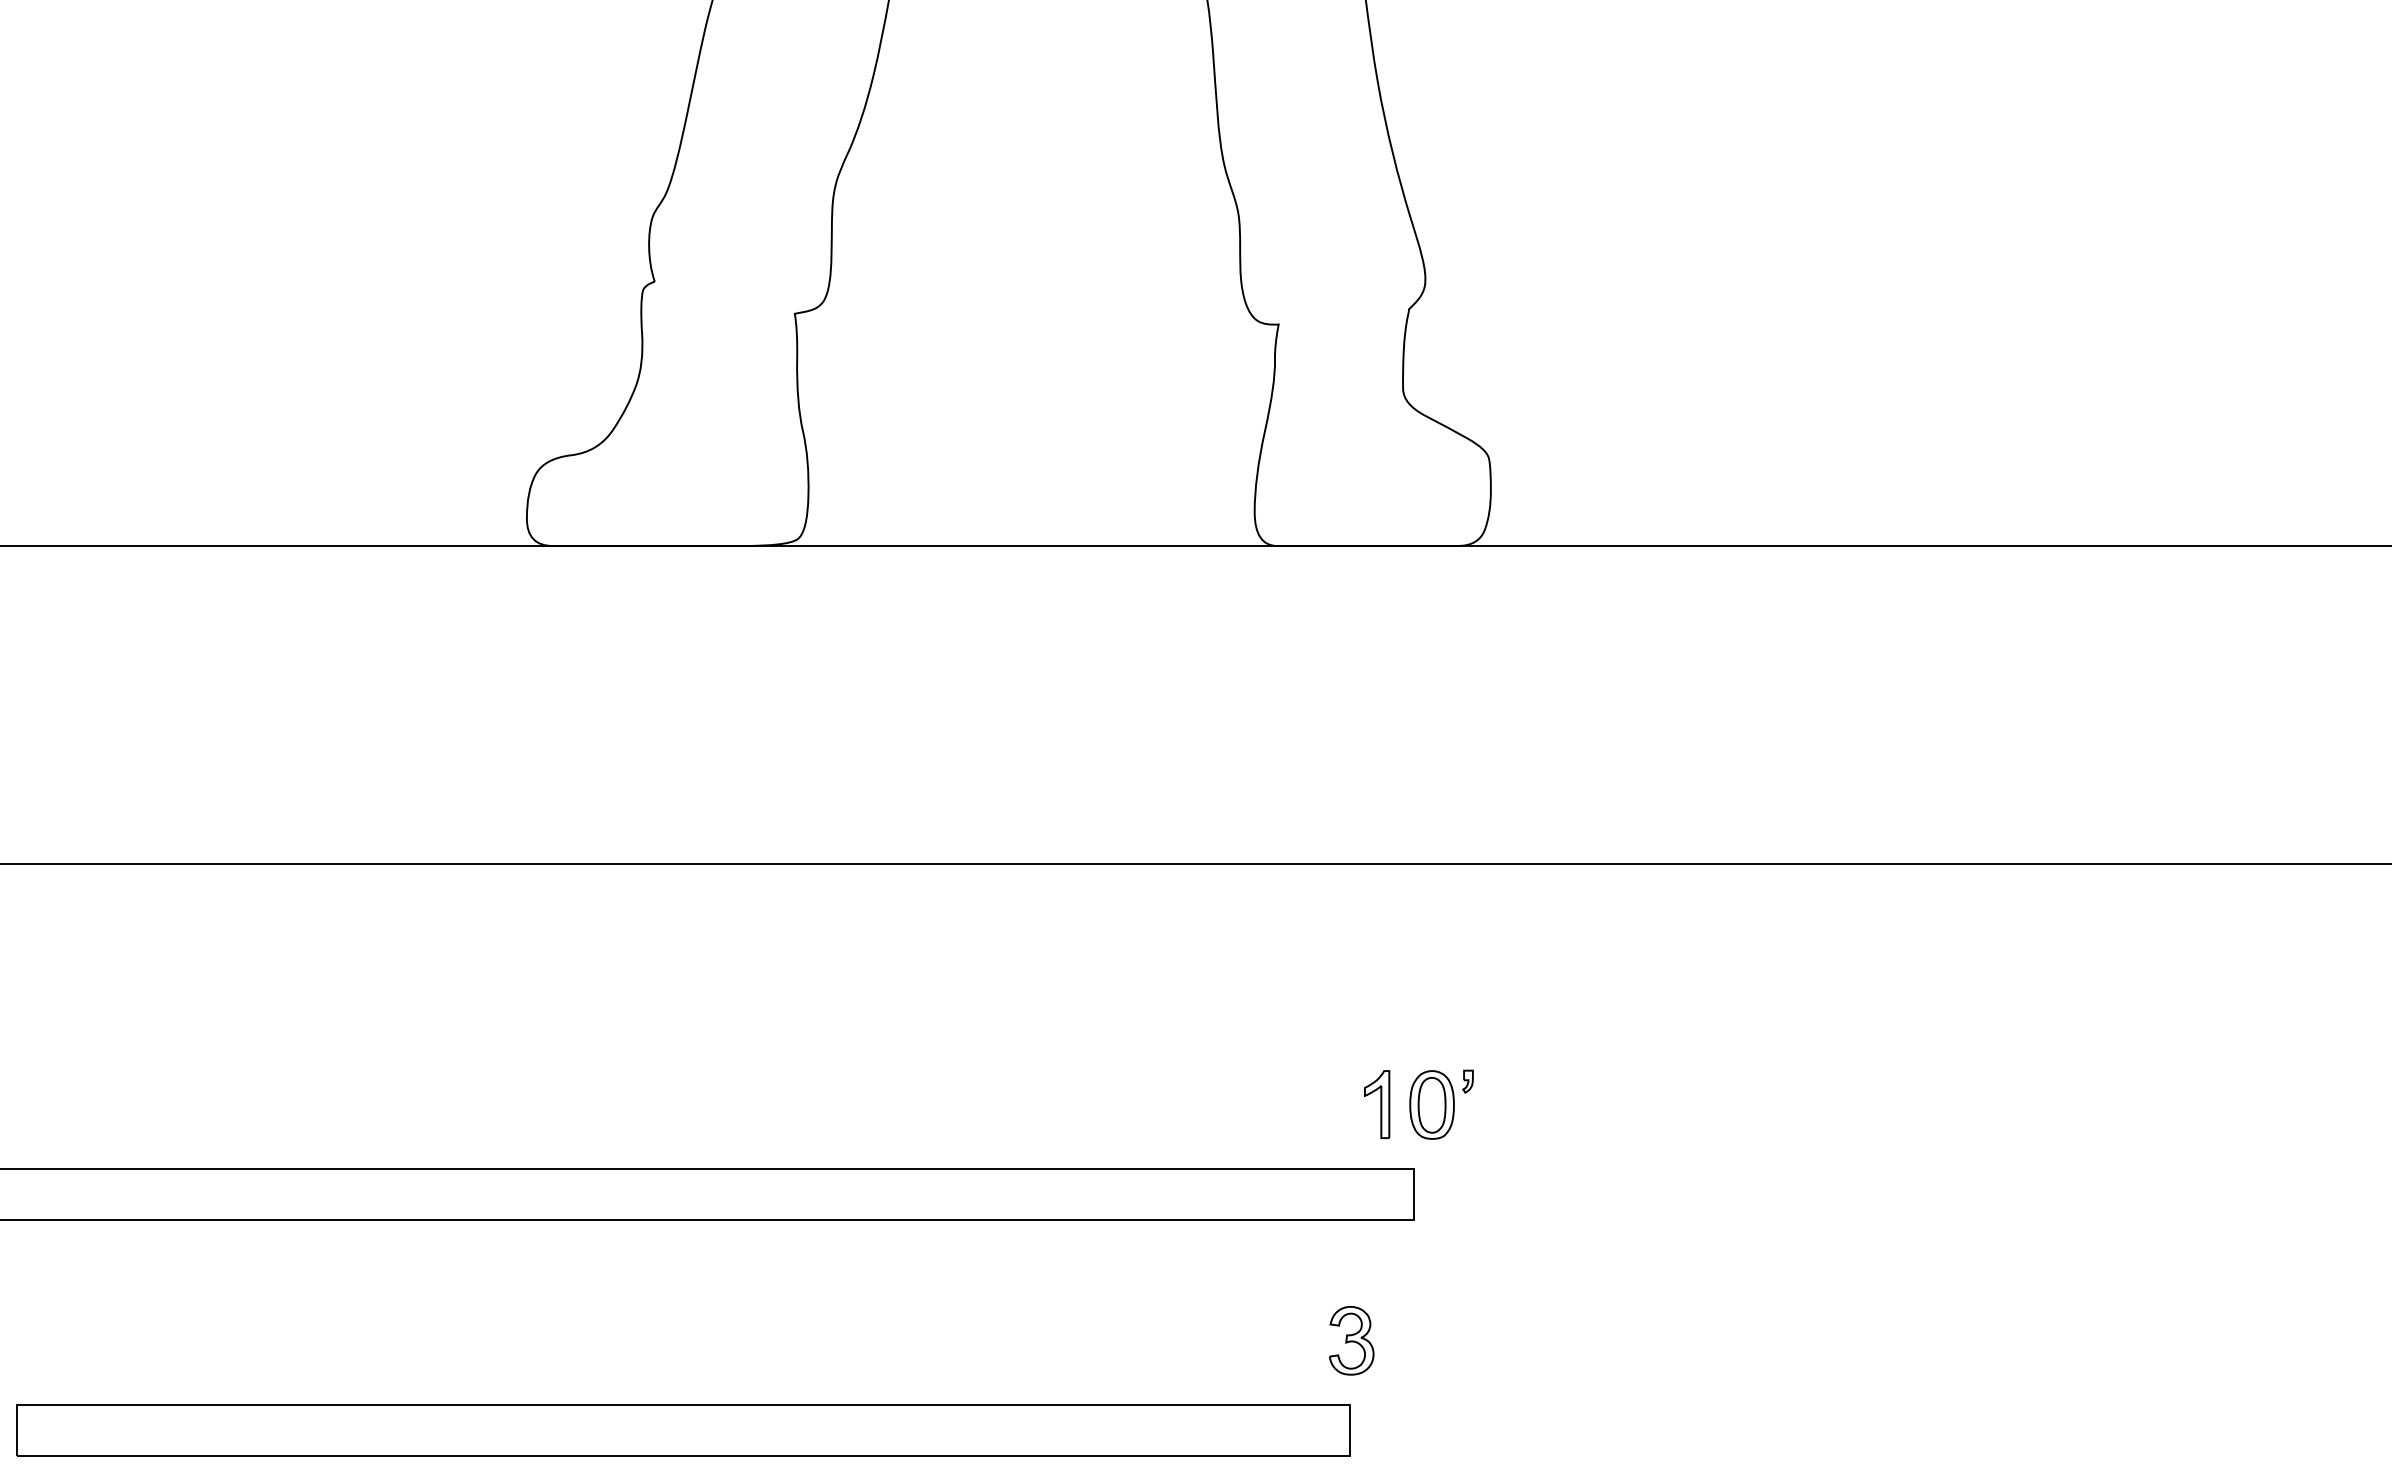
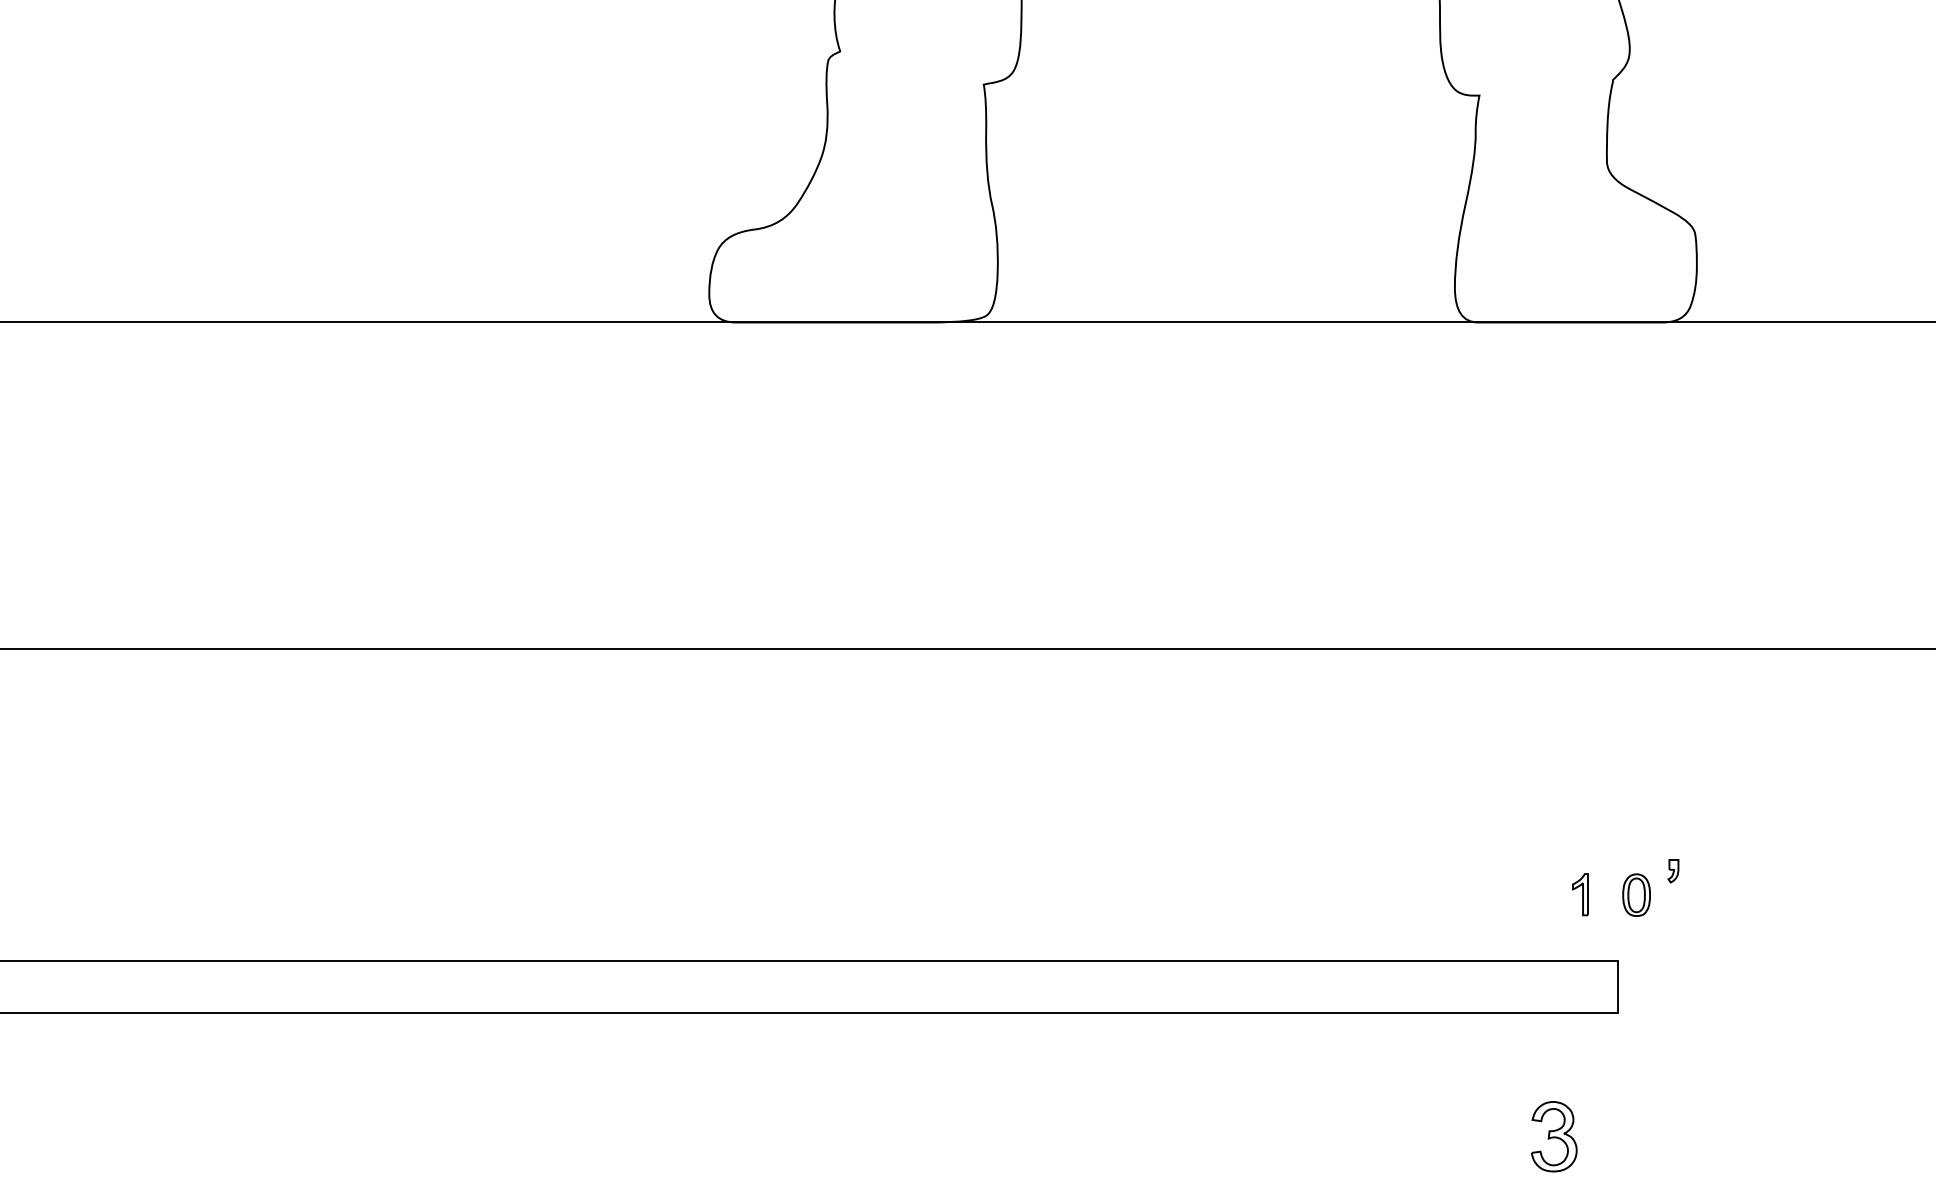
part: (1377, 1104) -> (1580, 894), size x0.6
part: (1431, 1104) -> (1636, 894), size x0.6

